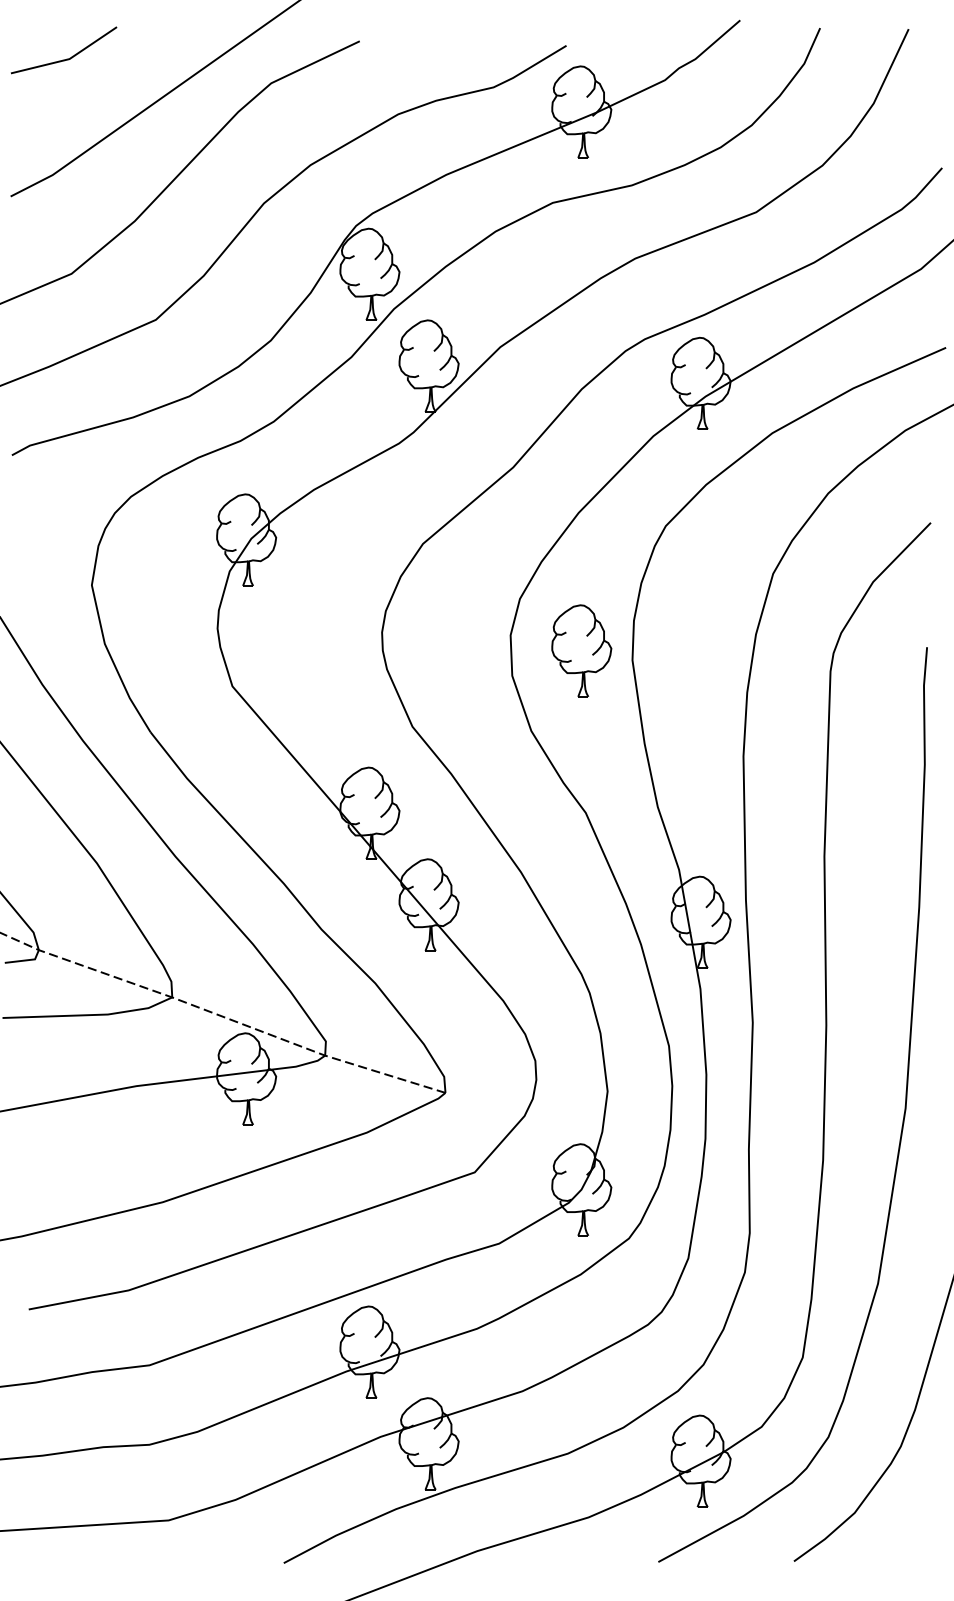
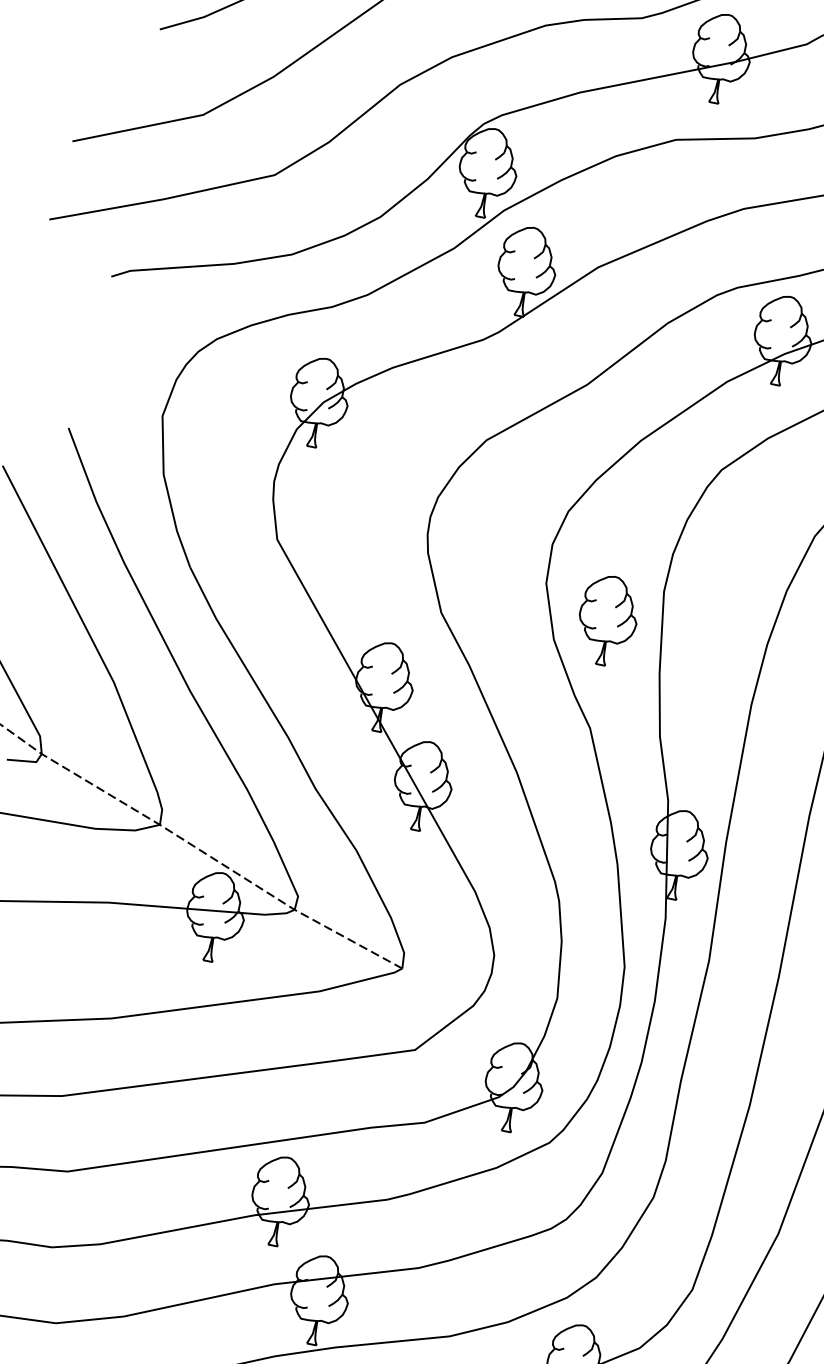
part: (581, 650) -> (607, 620), moved

